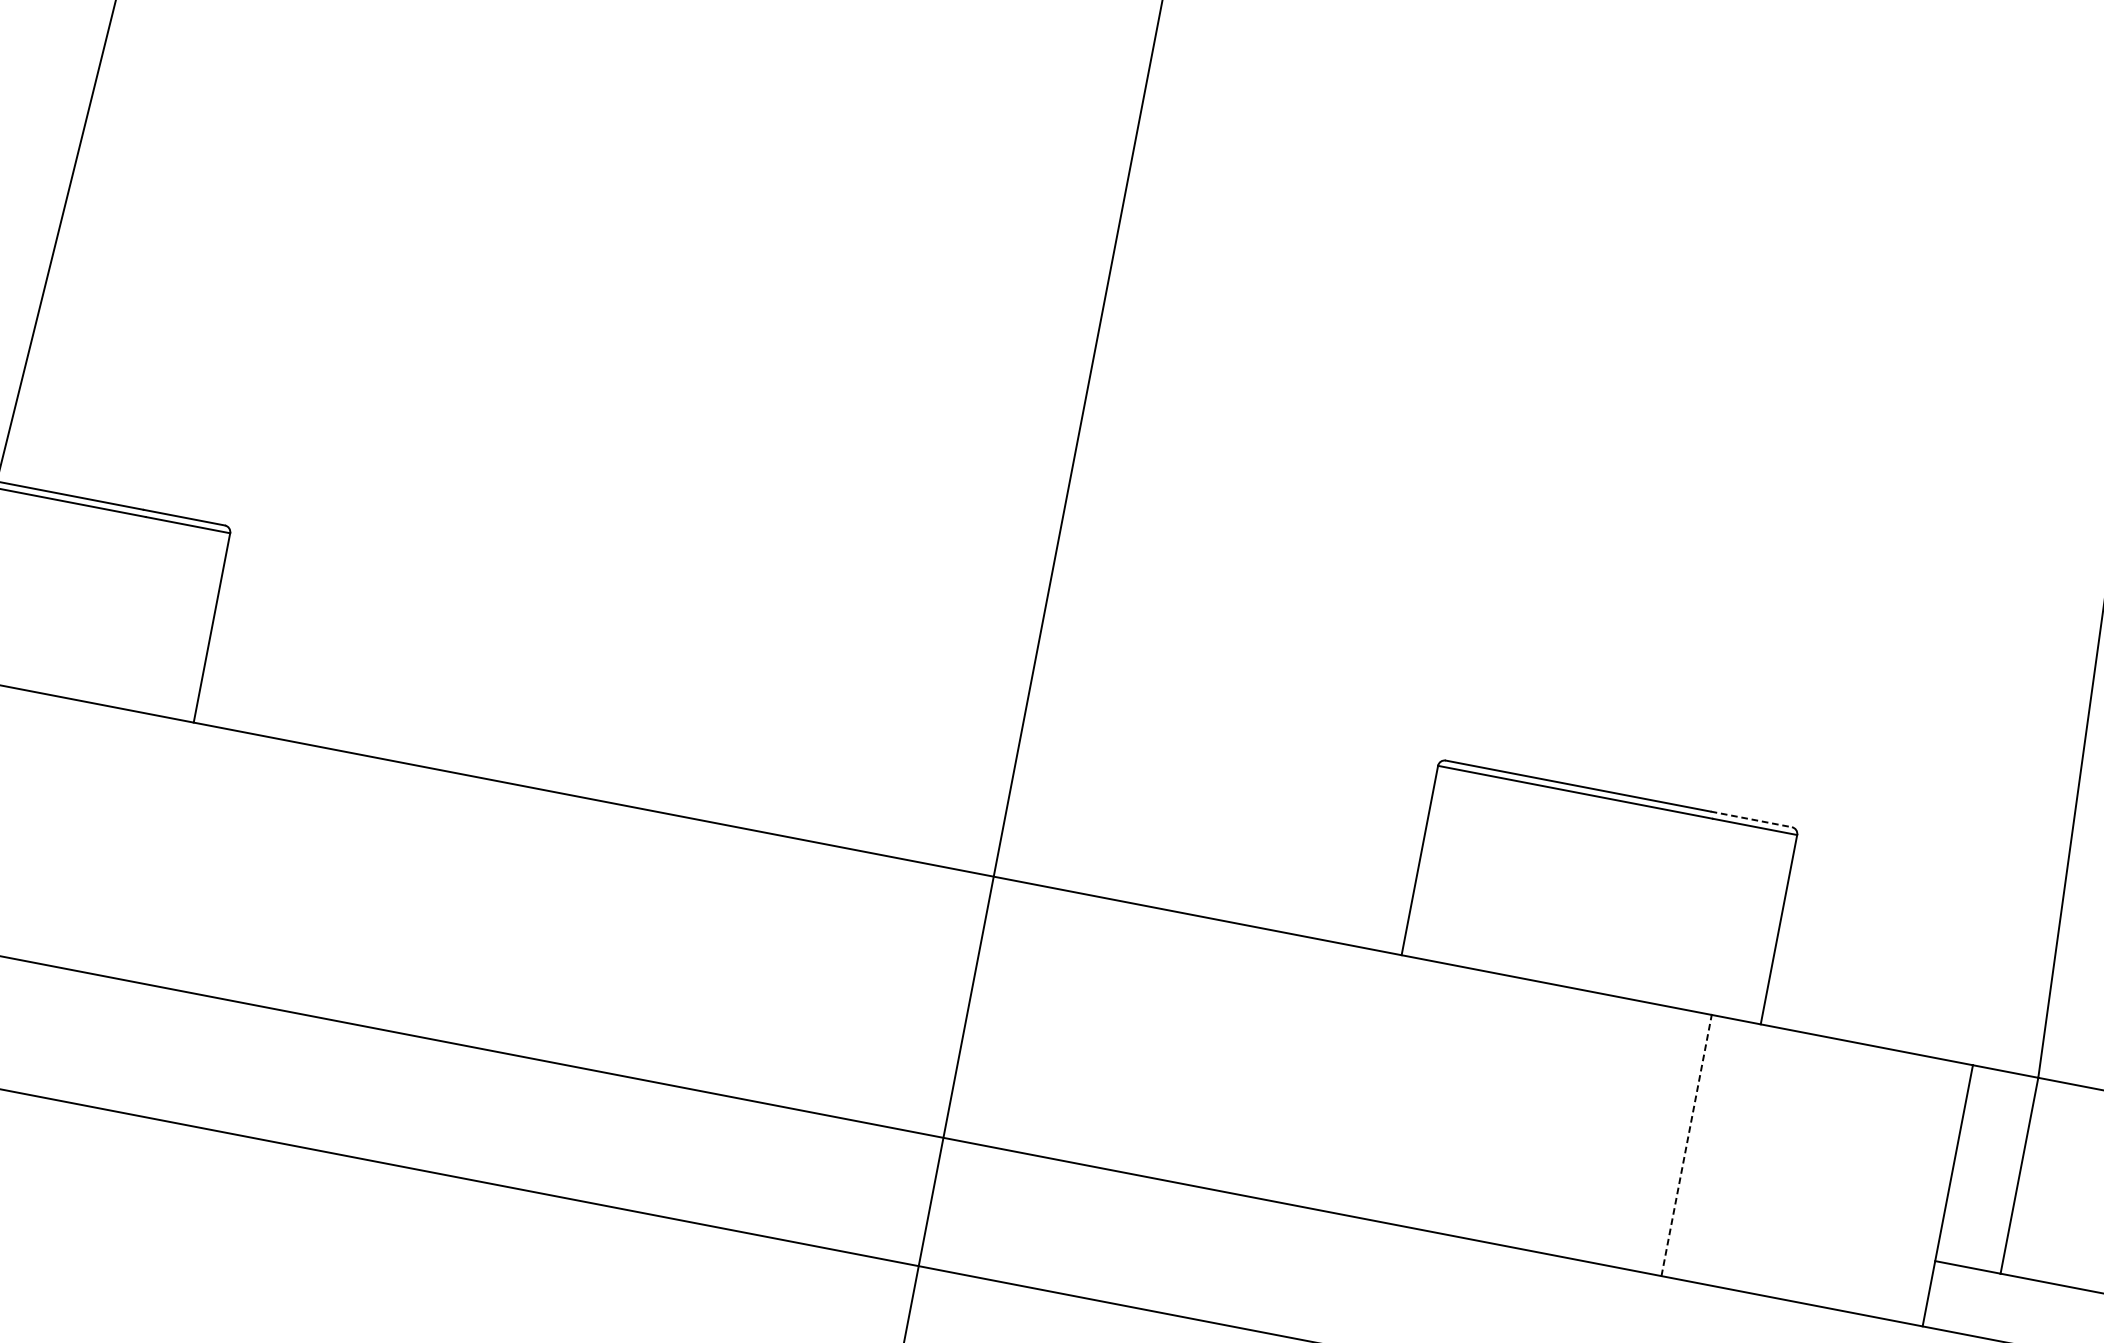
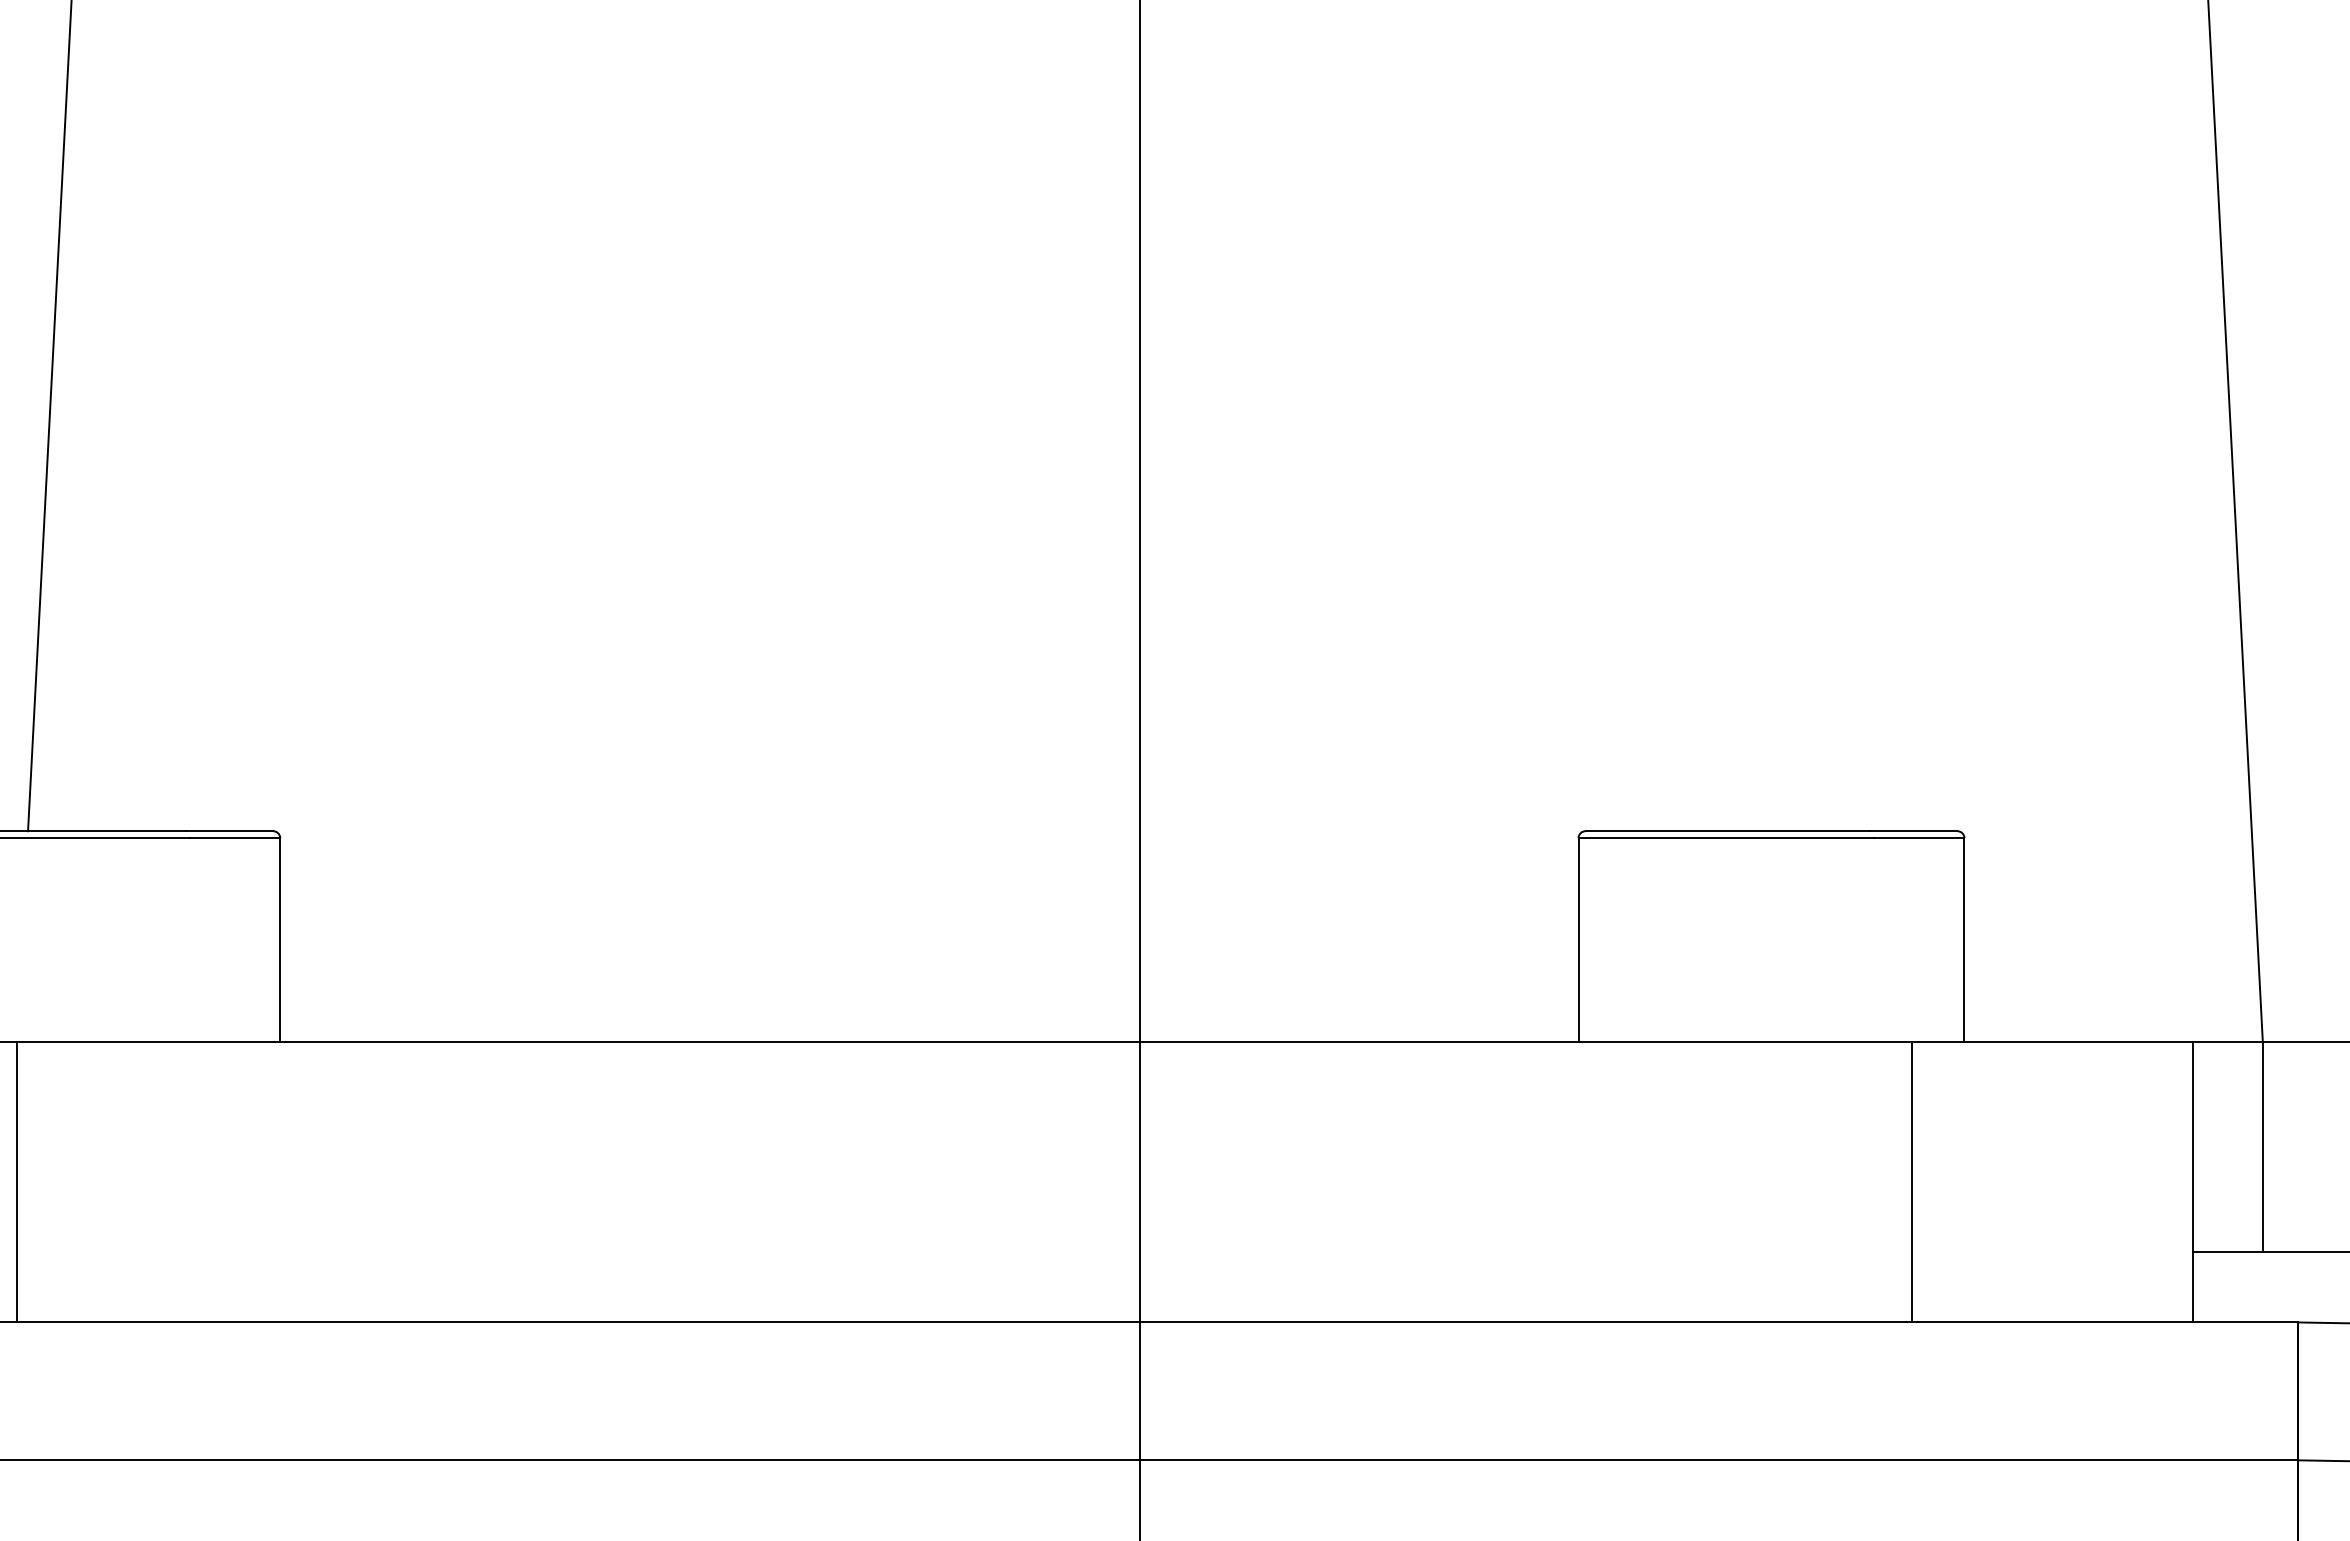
line: (1750, 819) -> (1913, 831), dashed -> solid
line: (1686, 1144) -> (1911, 1181), dashed -> solid

